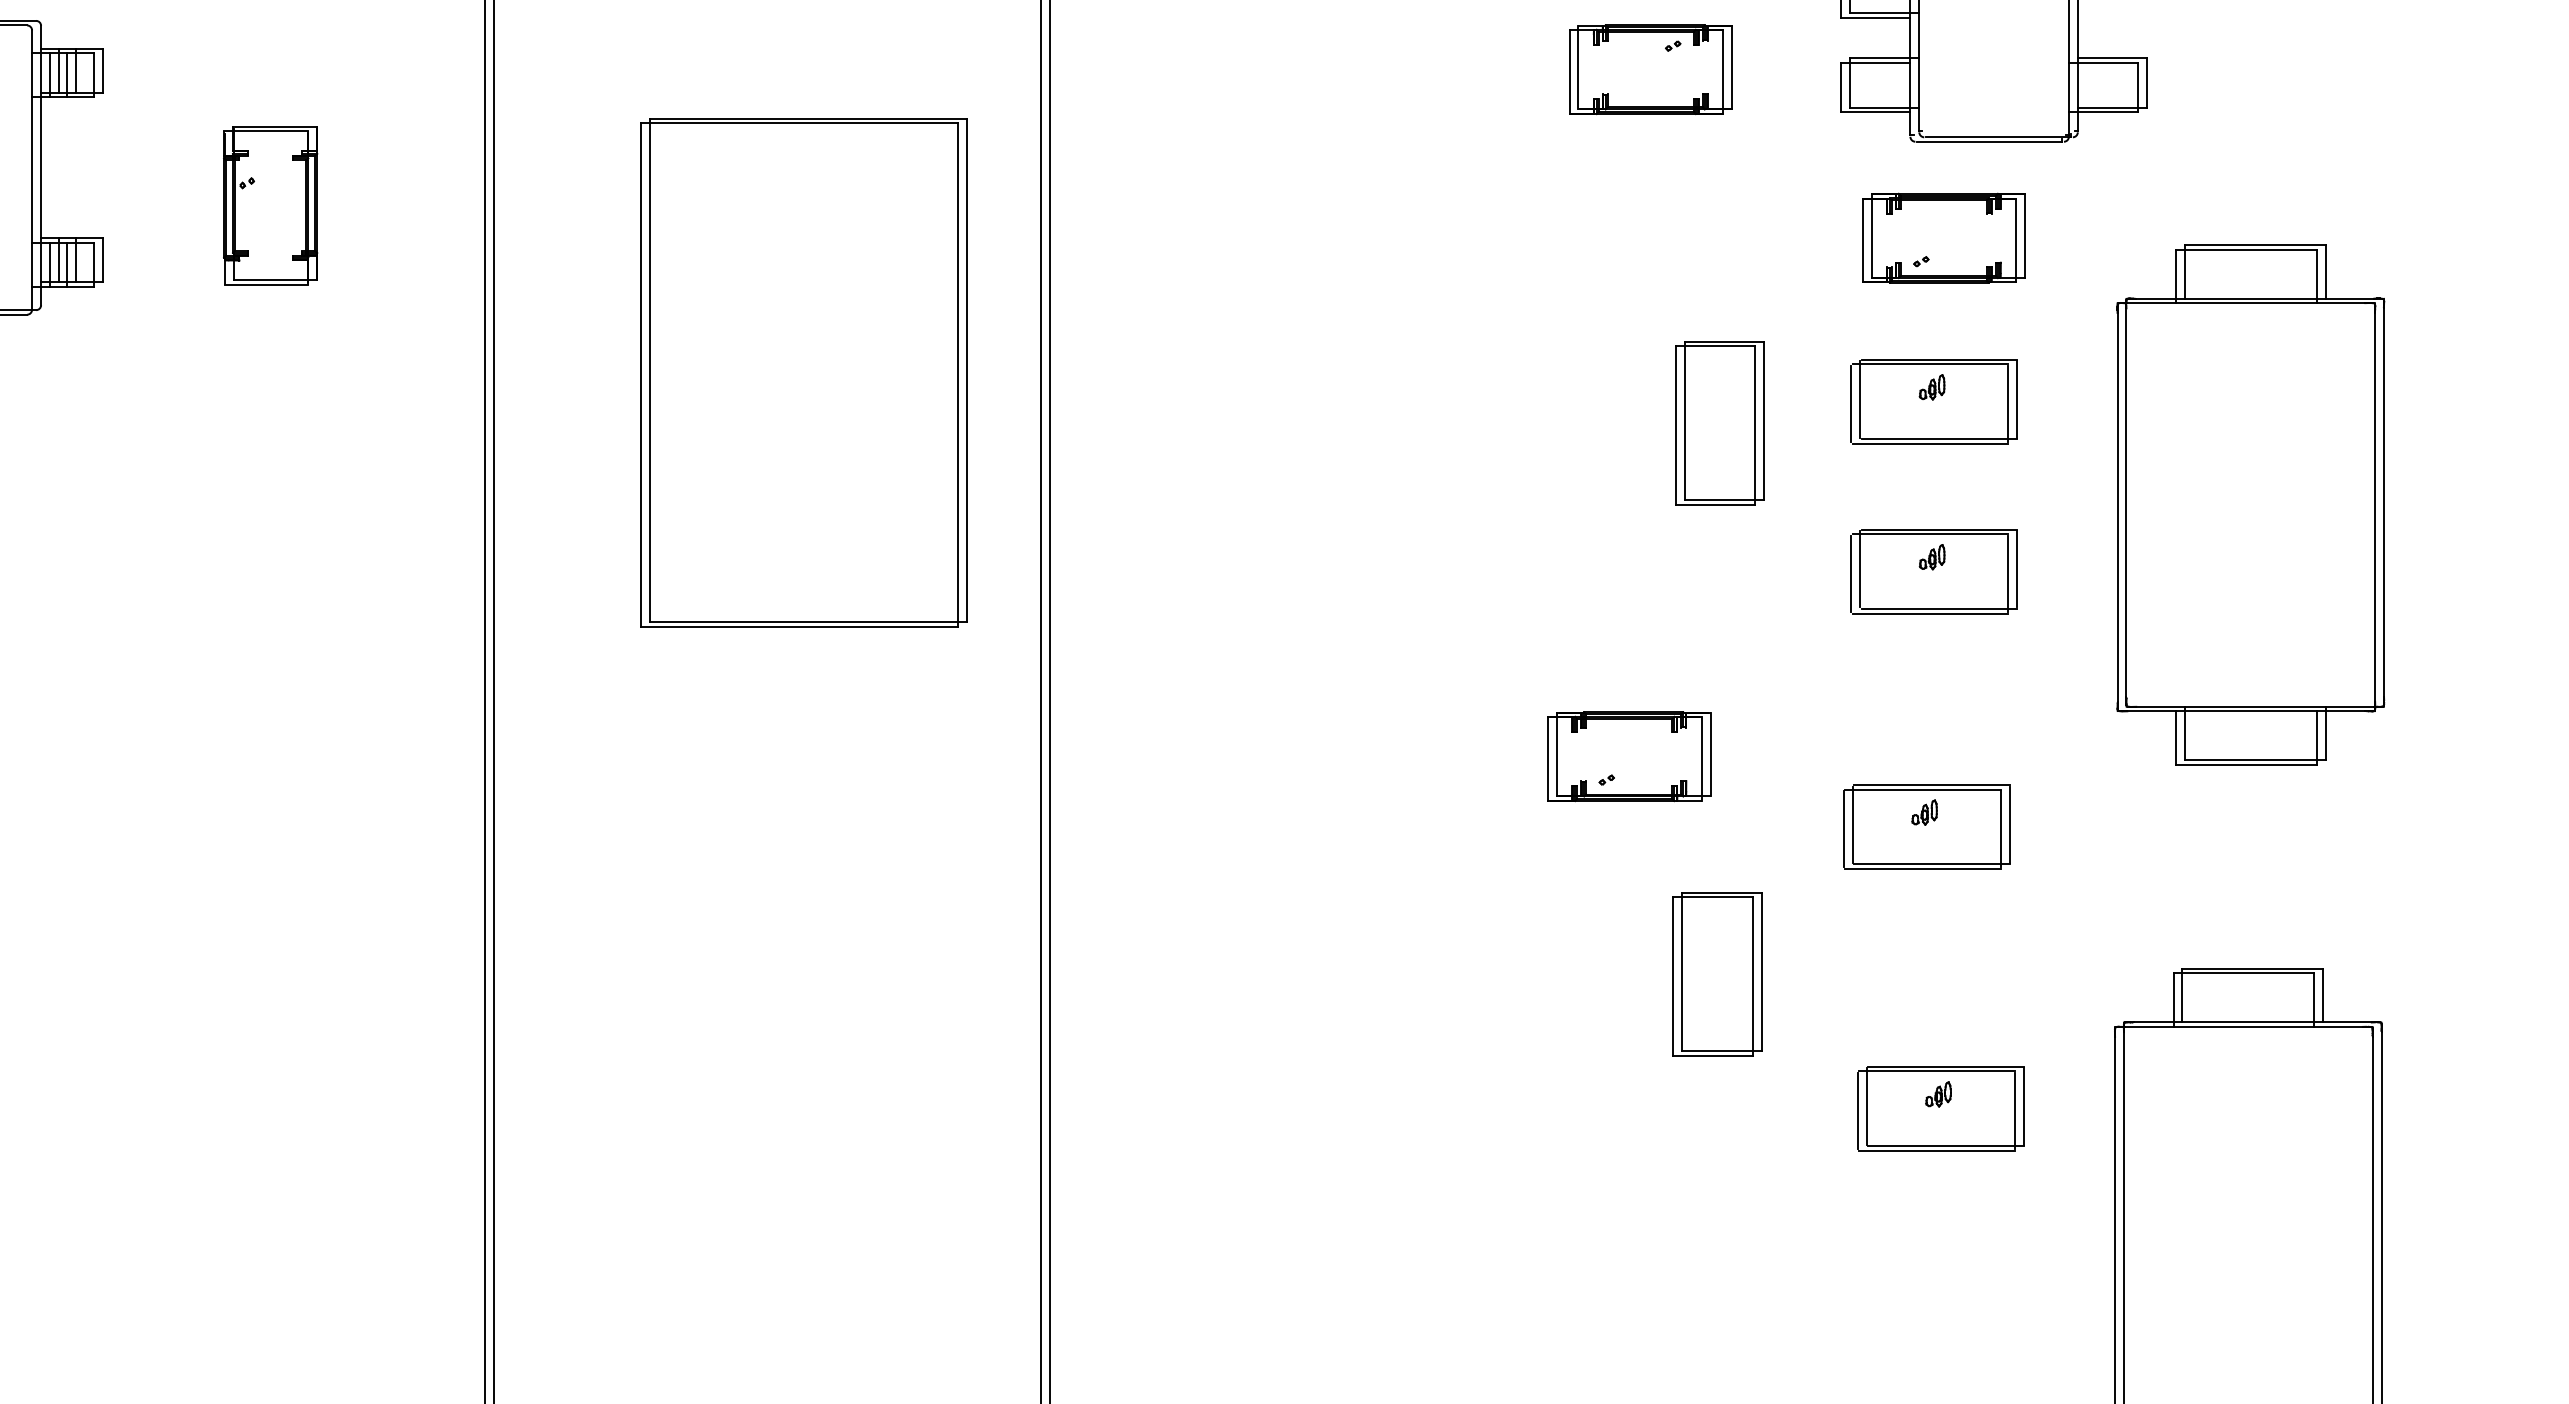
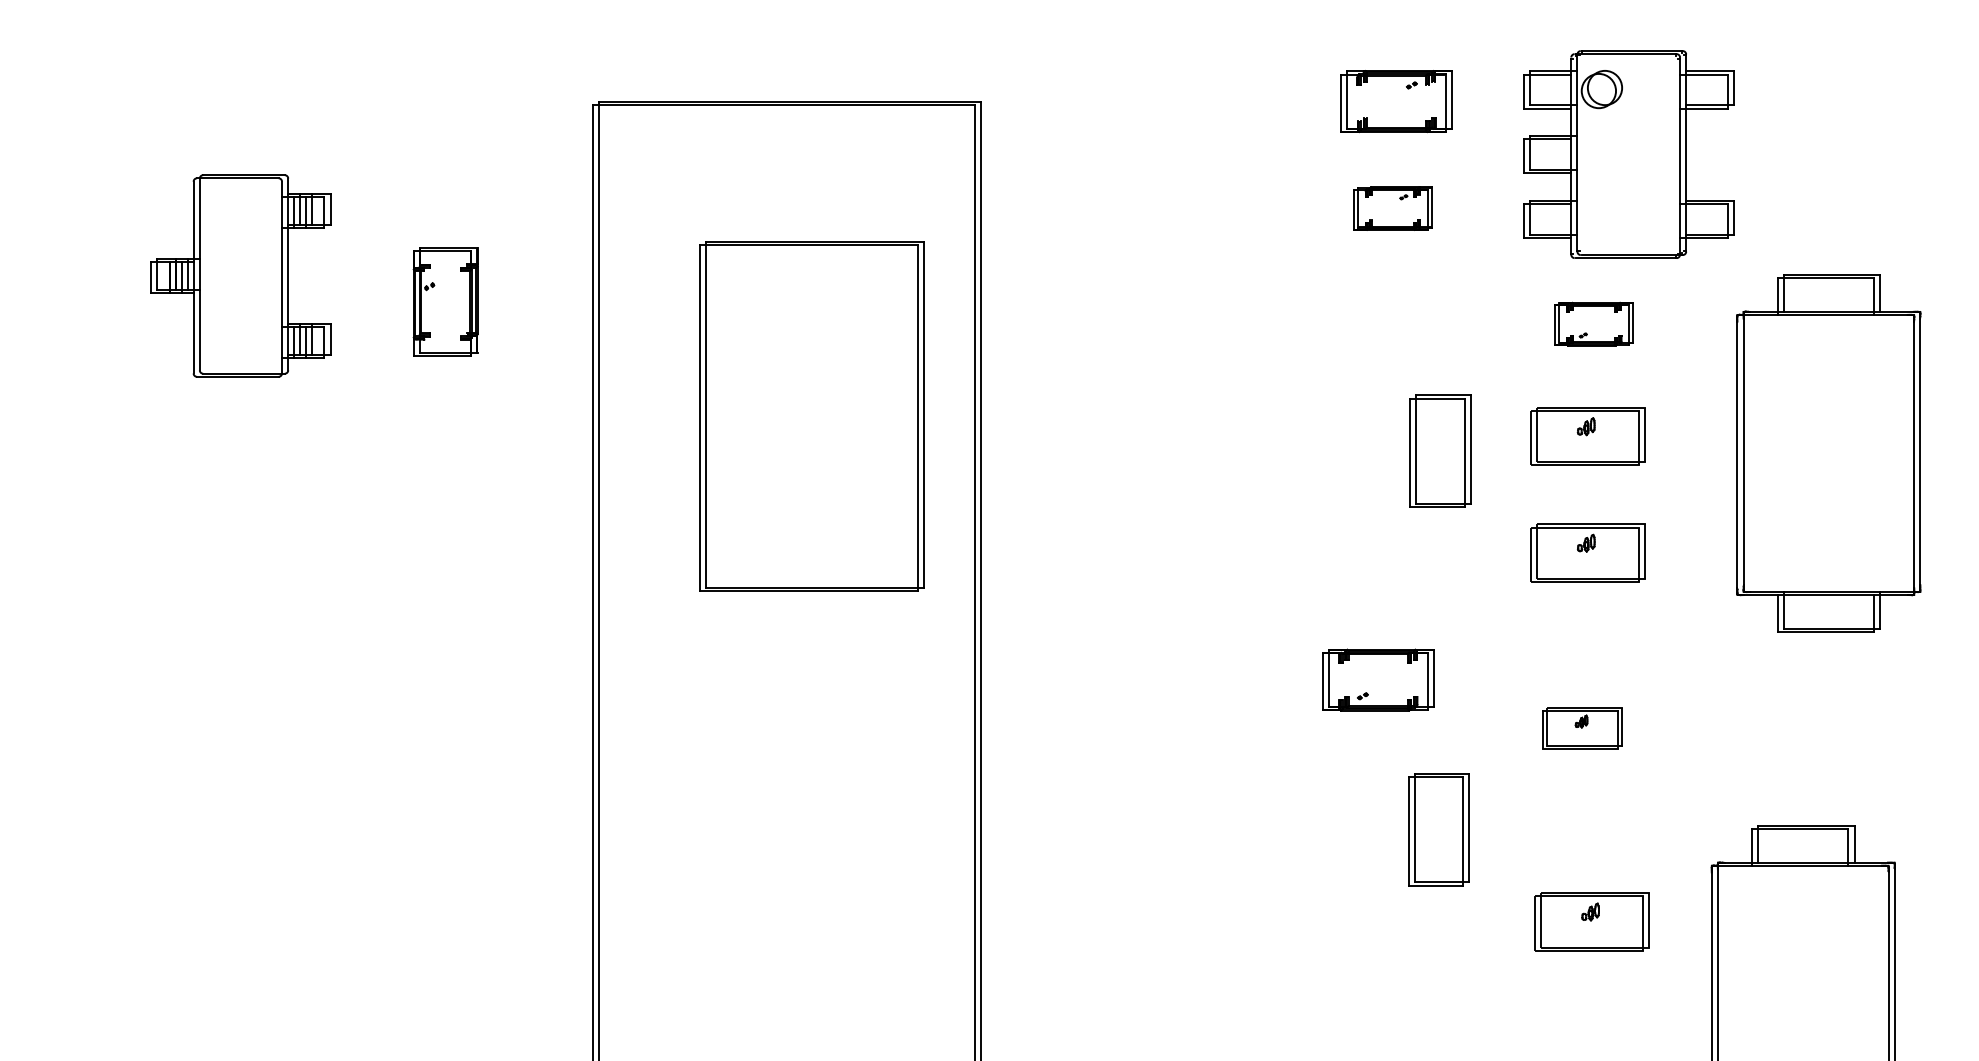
part: (1649, 69) -> (1392, 208), size x0.7
part: (1942, 236) -> (1593, 323), size x0.7
part: (2250, 505) -> (1828, 453), moved
part: (1926, 827) -> (1582, 728), size x0.7

